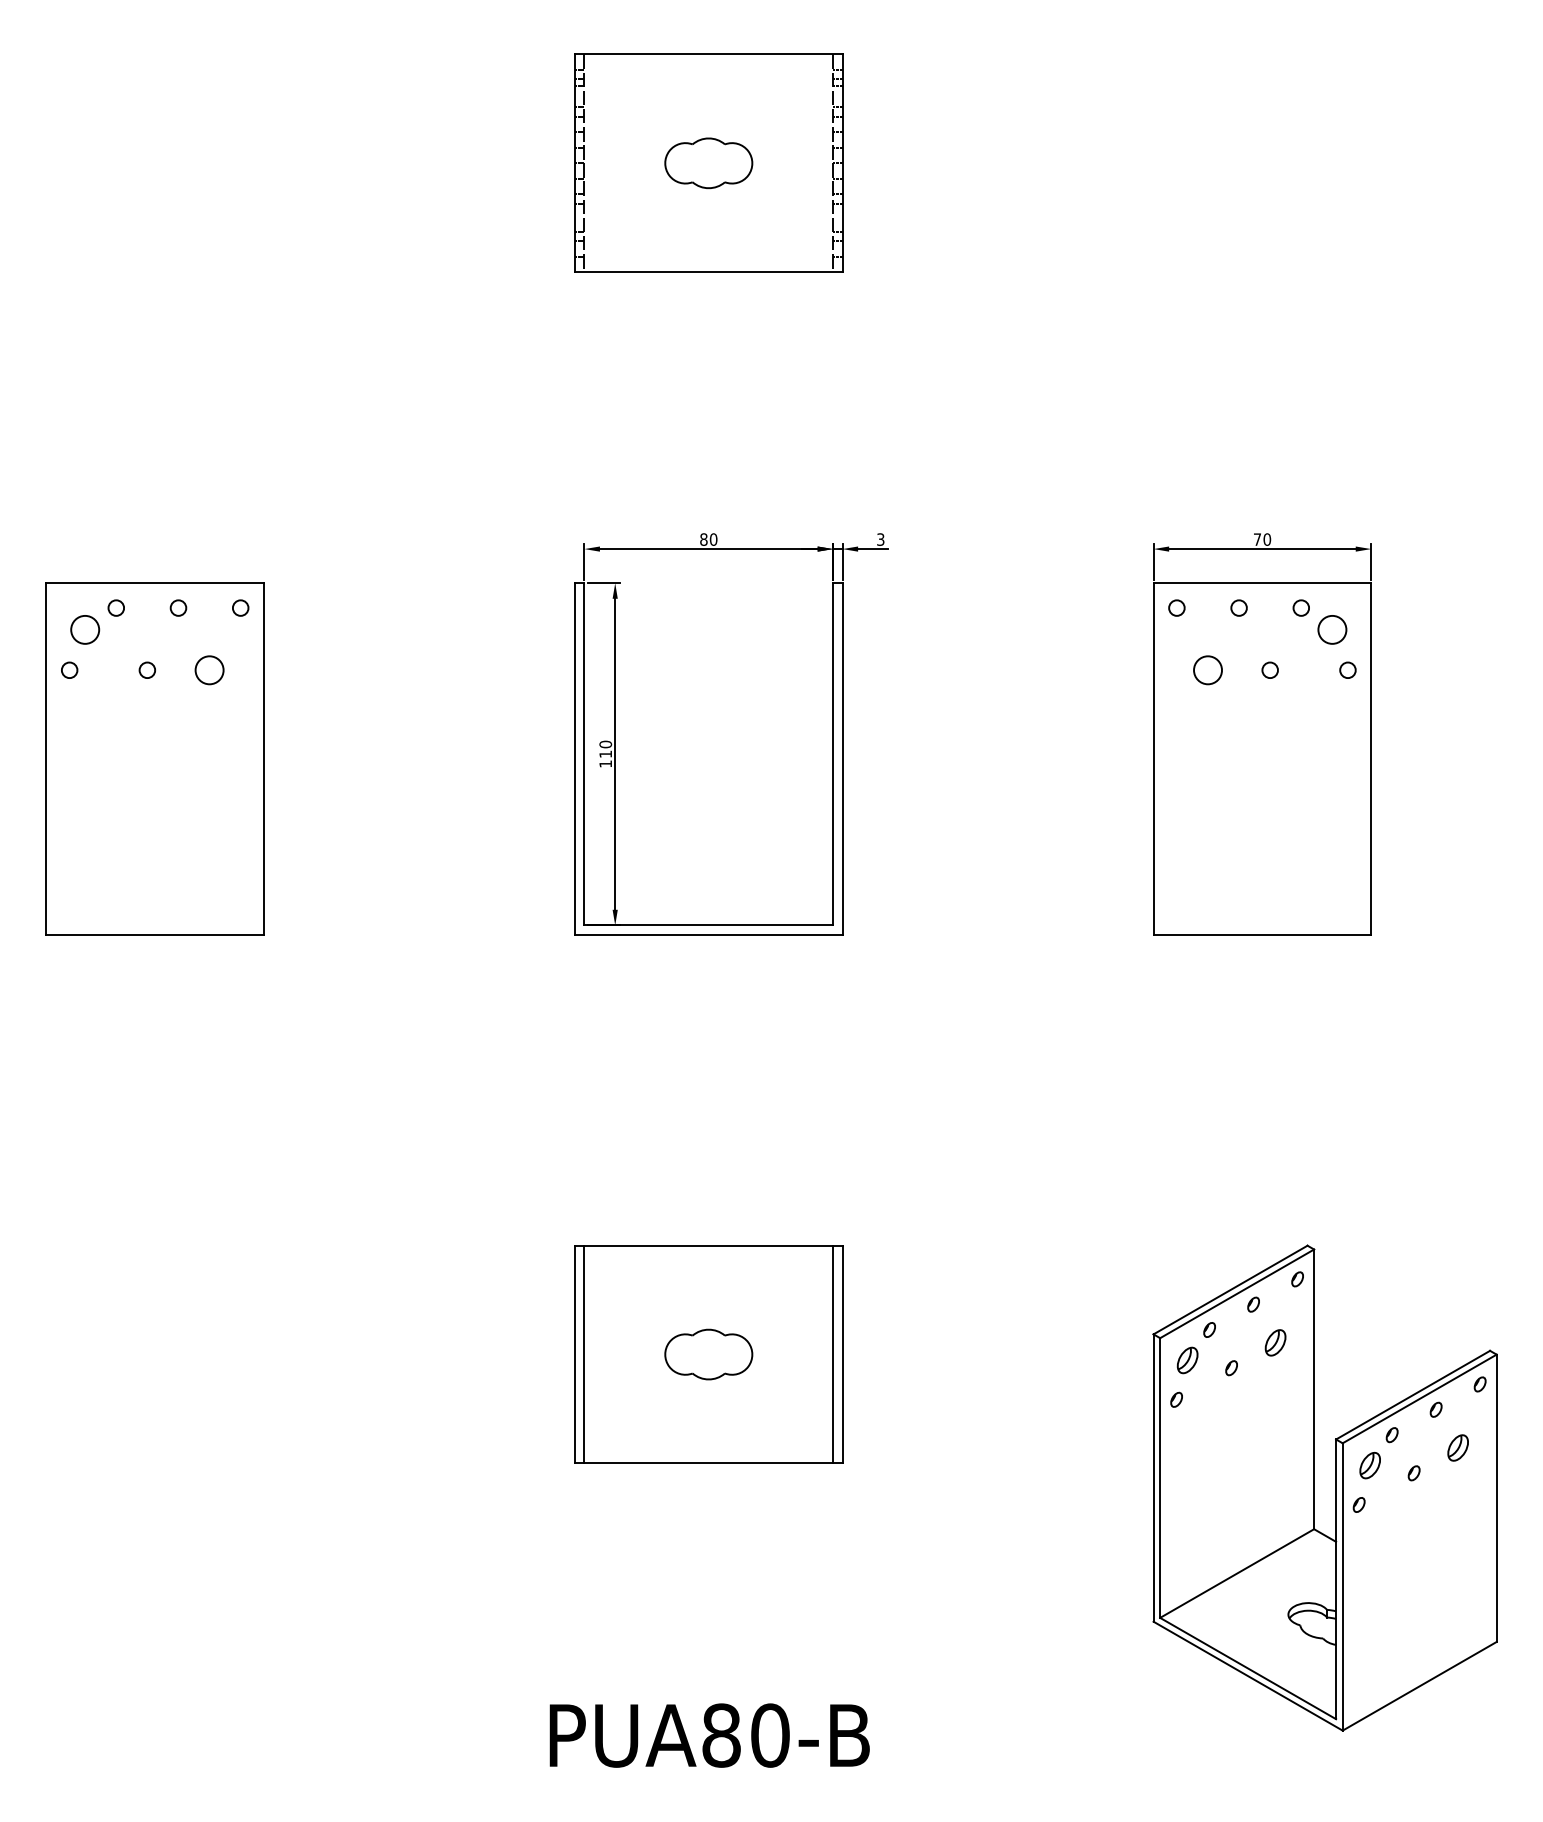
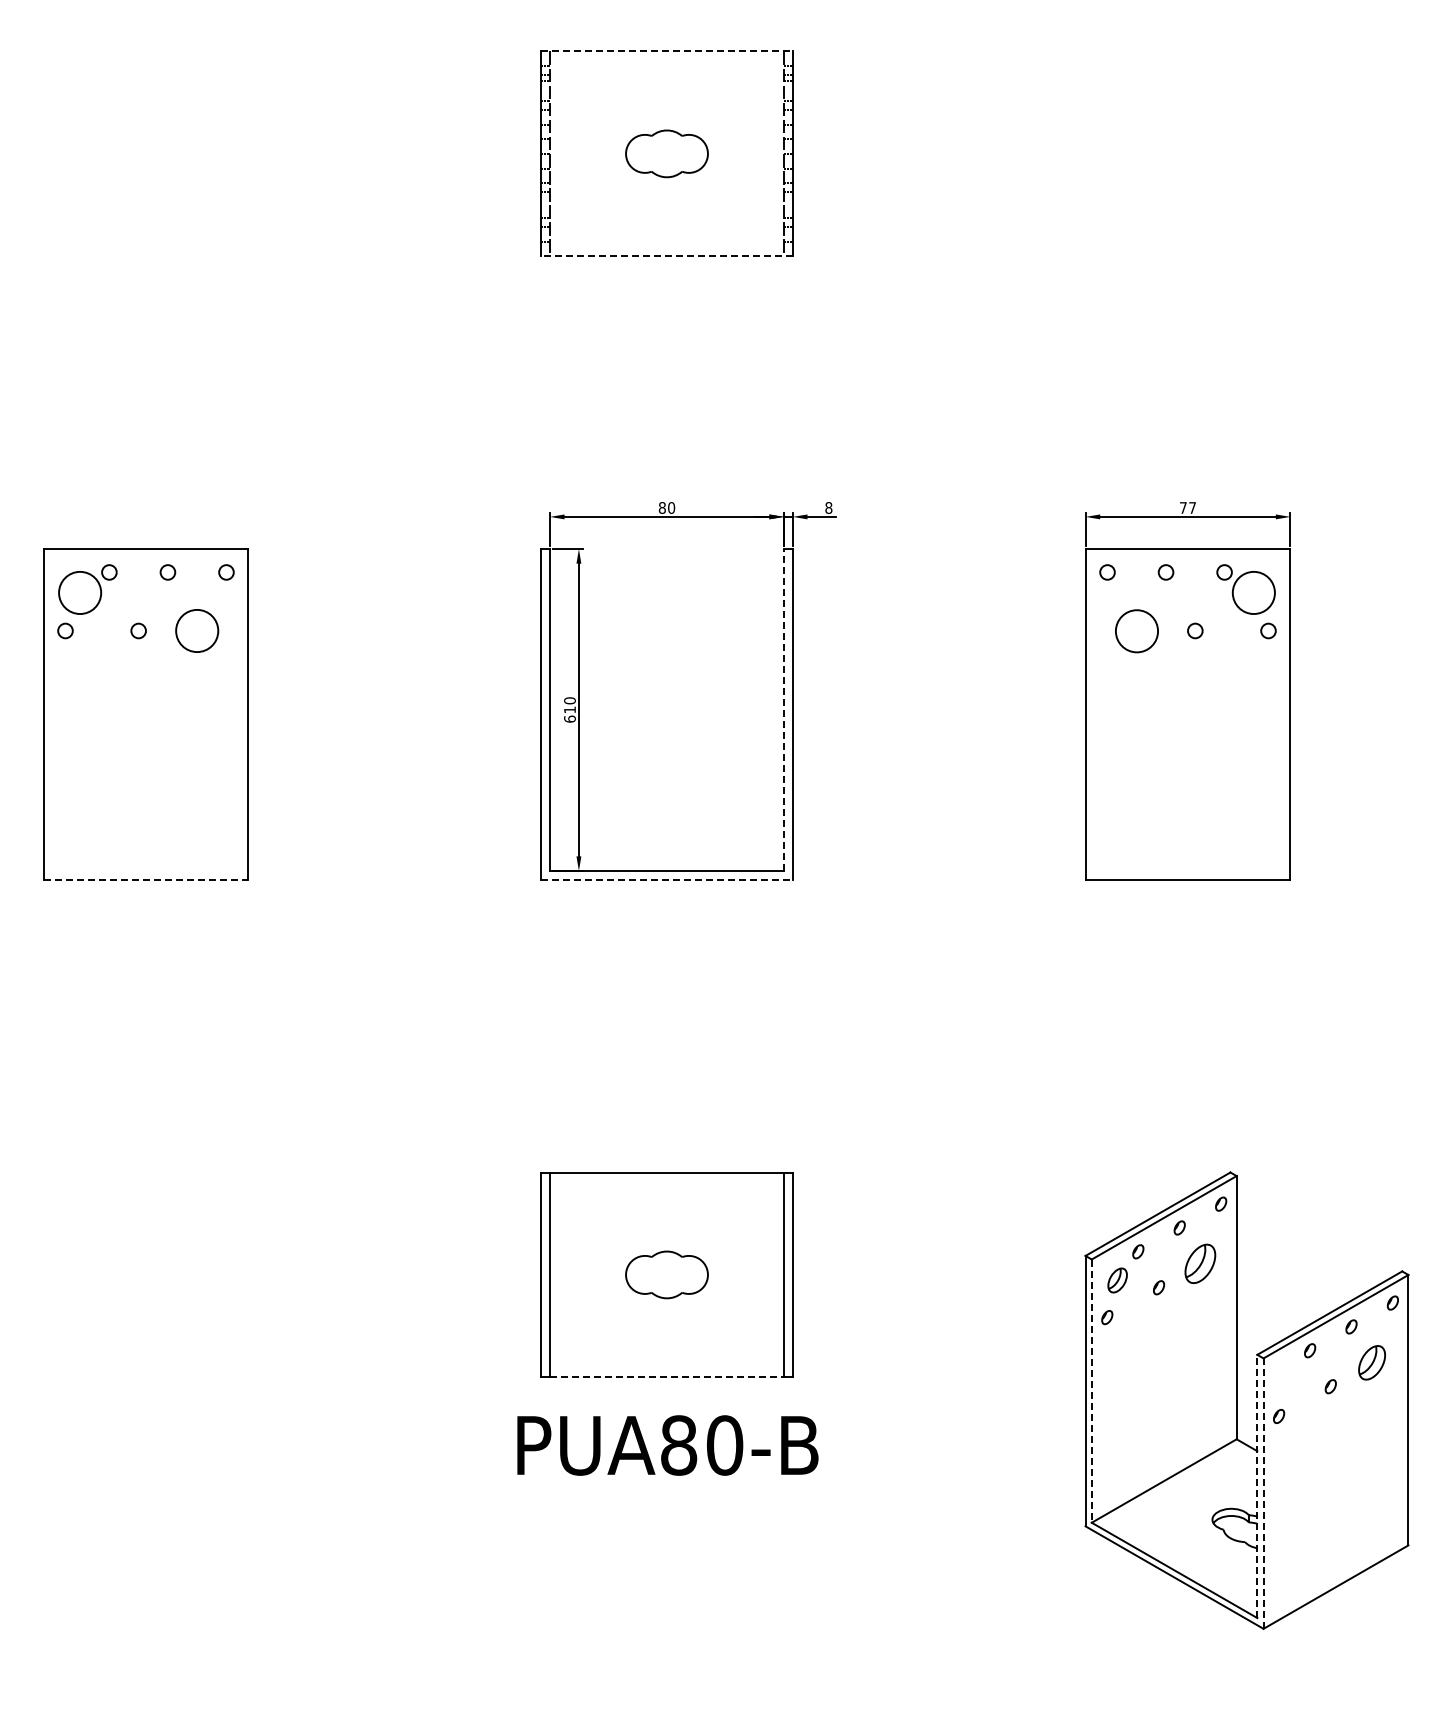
line: (709, 54) -> (667, 51), solid -> dashed
line: (709, 272) -> (667, 256), solid -> dashed
text: (880, 539) -> (828, 507), 3 -> 8
text: (1267, 539) -> (1192, 507), 70 -> 77
circle: (84, 629) -> (79, 592), size x1.6
circle: (1332, 629) -> (1253, 592), size x1.6
circle: (209, 669) -> (197, 630), size x1.6
circle: (1207, 669) -> (1136, 630), size x1.6
line: (833, 754) -> (784, 710), solid -> dashed
text: (605, 763) -> (569, 718), 110 -> 610
line: (155, 934) -> (146, 879), solid -> dashed
line: (709, 934) -> (667, 879), solid -> dashed
part: (1275, 1342) -> (1200, 1263), size x1.6
part: (1458, 1447) -> (1372, 1362), size x1.4
line: (709, 1463) -> (667, 1377), solid -> dashed
part: (1370, 1465) -> (1289, 1379), removed
line: (1159, 1478) -> (1091, 1391), solid -> dashed
line: (1336, 1579) -> (1257, 1486), solid -> dashed
line: (1342, 1586) -> (1263, 1493), solid -> dashed
text: (709, 1735) -> (667, 1445), moved

